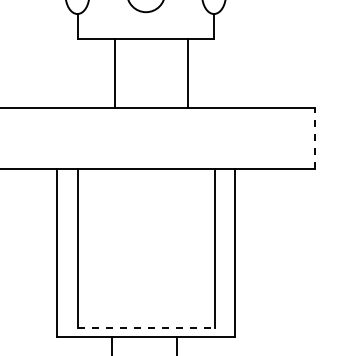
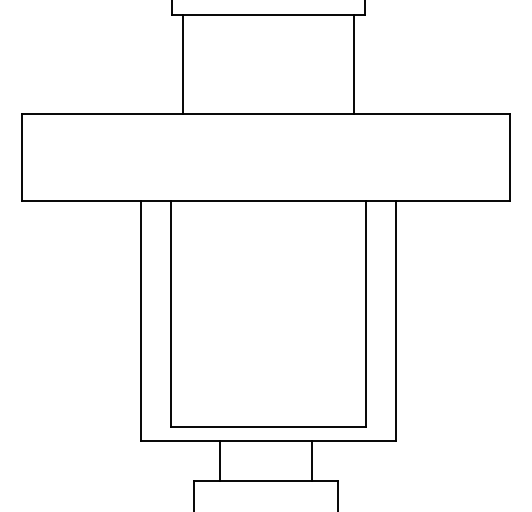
line: (114, 73) -> (182, 64), moved
line: (188, 73) -> (354, 64), moved
line: (314, 138) -> (509, 157), dashed -> solid
line: (146, 327) -> (268, 427), dashed -> solid

